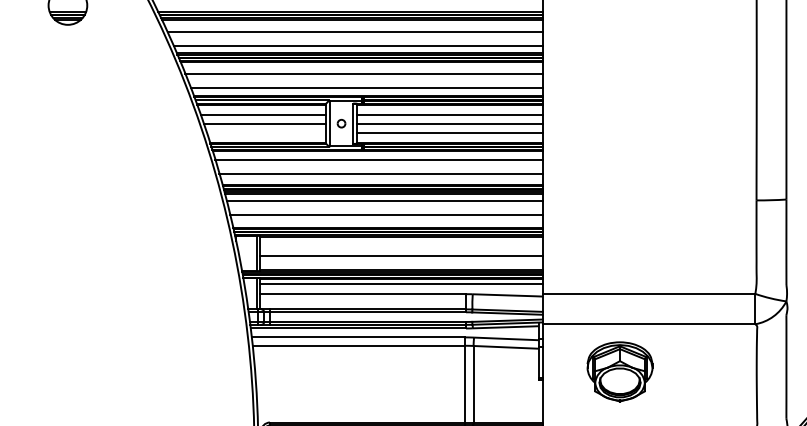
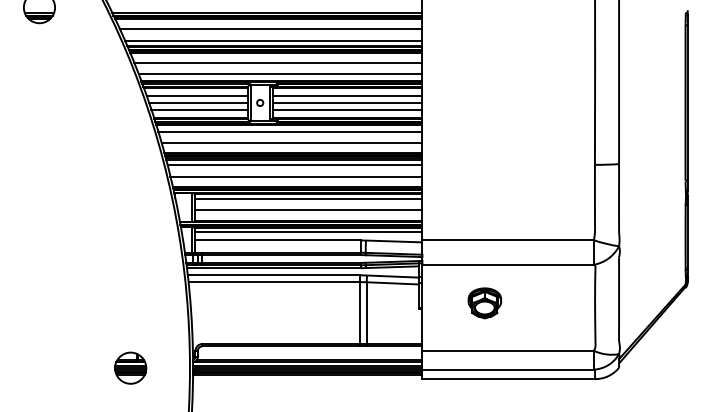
line: (266, 133) -> (199, 110), added
line: (401, 242) -> (308, 198), added
part: (619, 372) -> (484, 303), size x0.62

